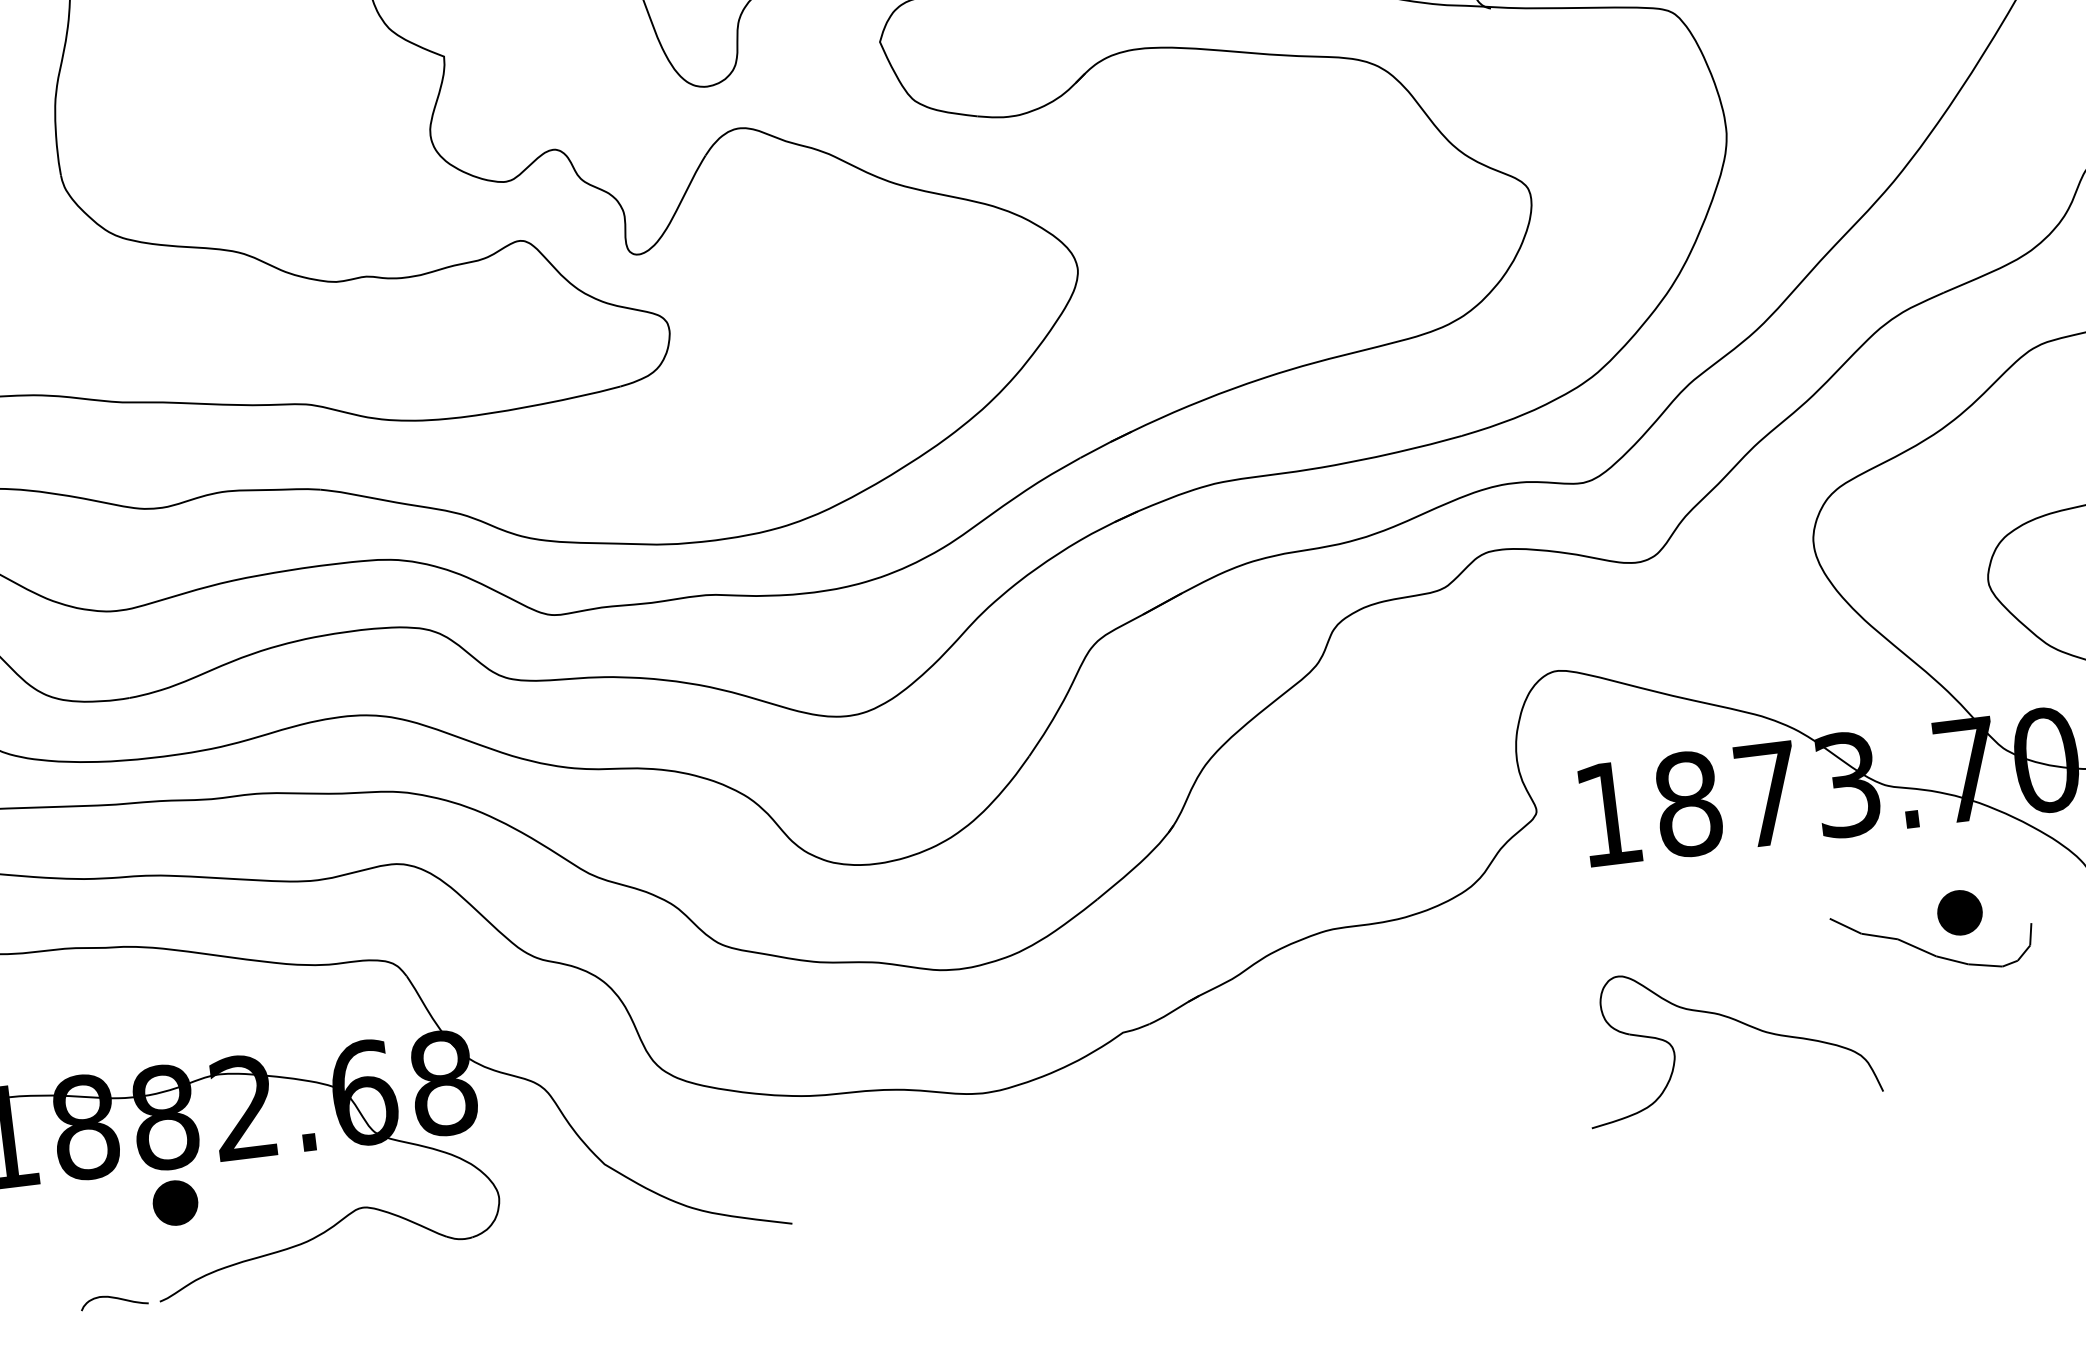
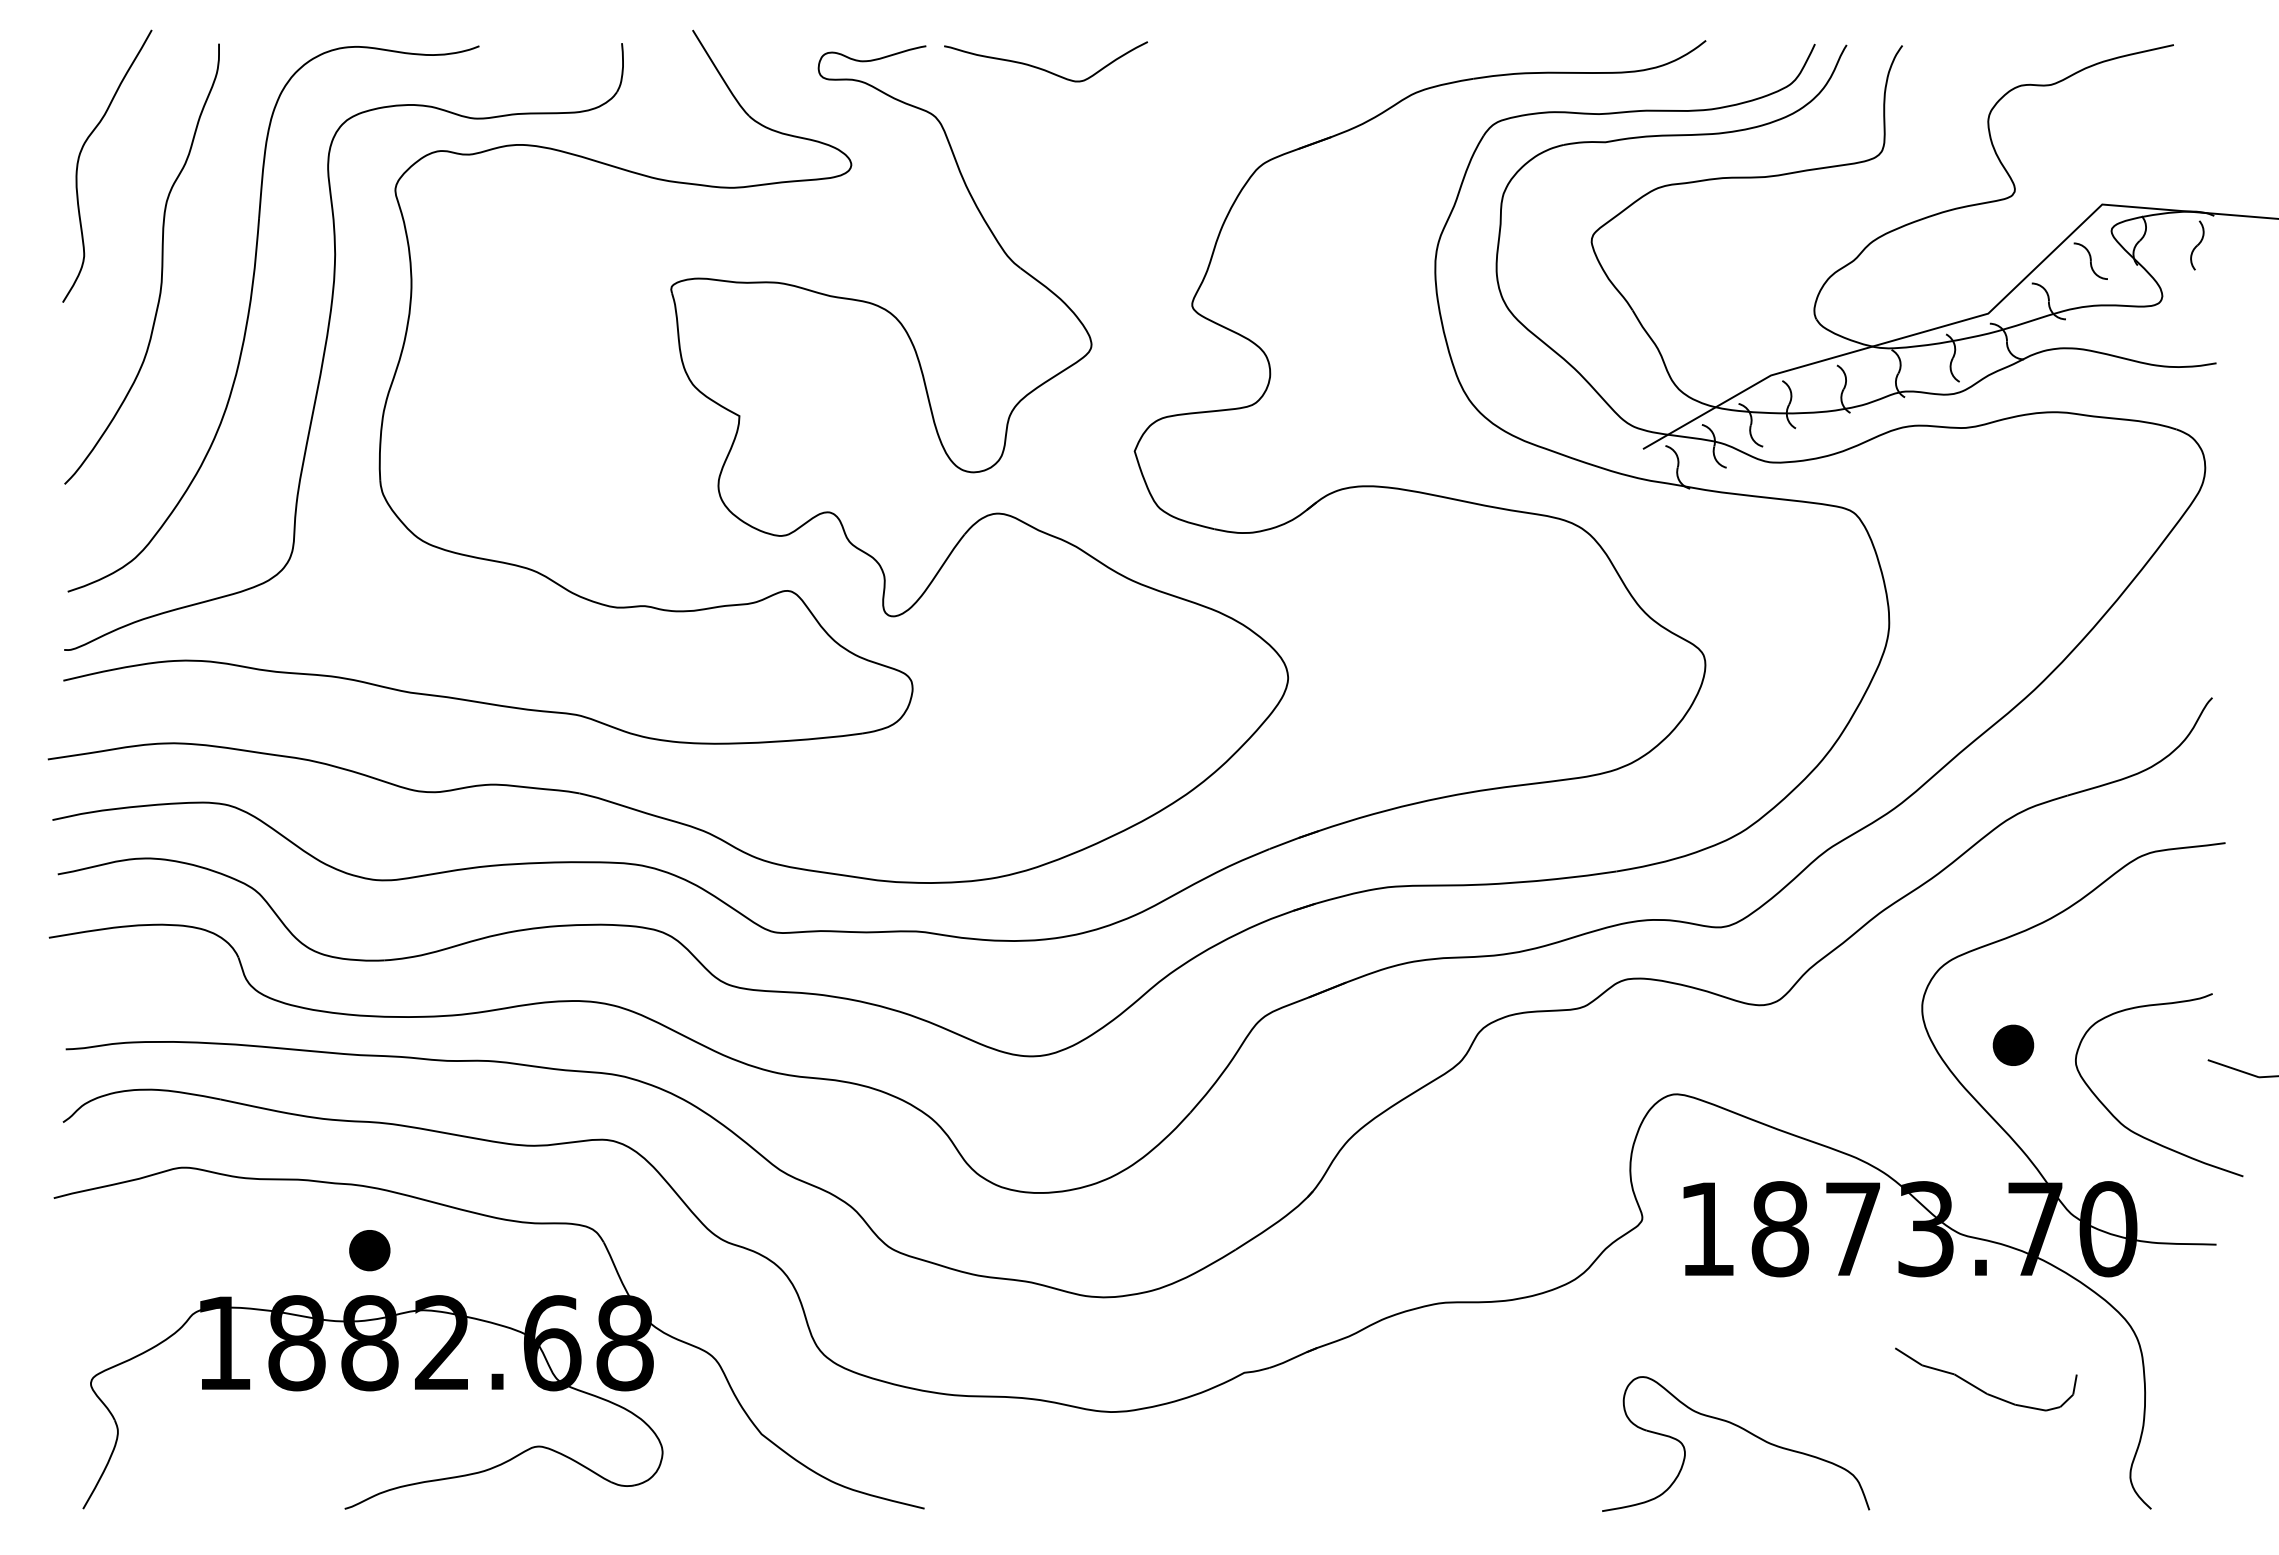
part: (1959, 911) -> (2013, 1044), moved
part: (1735, 1021) -> (1743, 1430), moved
part: (175, 1202) -> (369, 1250), moved
curve: (113, 1299) -> (303, 1501), removed

